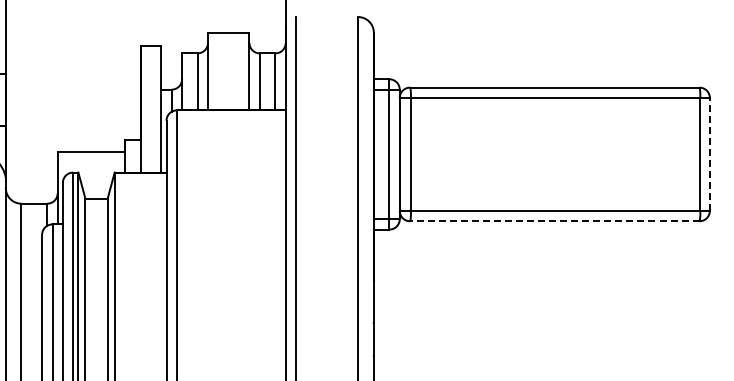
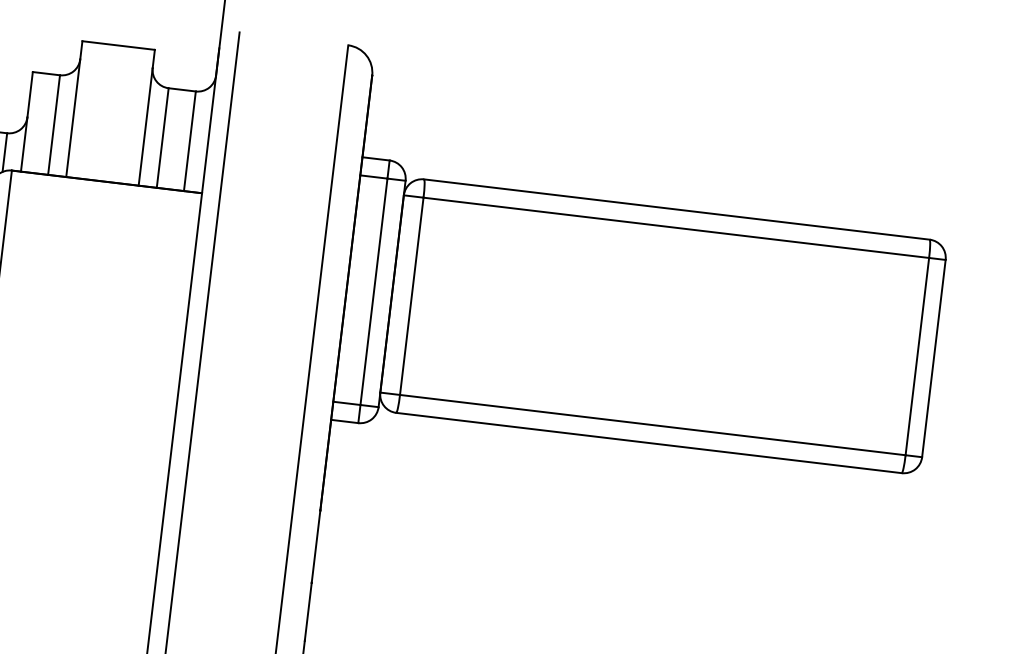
line: (709, 153) -> (933, 356), dashed -> solid
line: (554, 221) -> (648, 443), dashed -> solid

